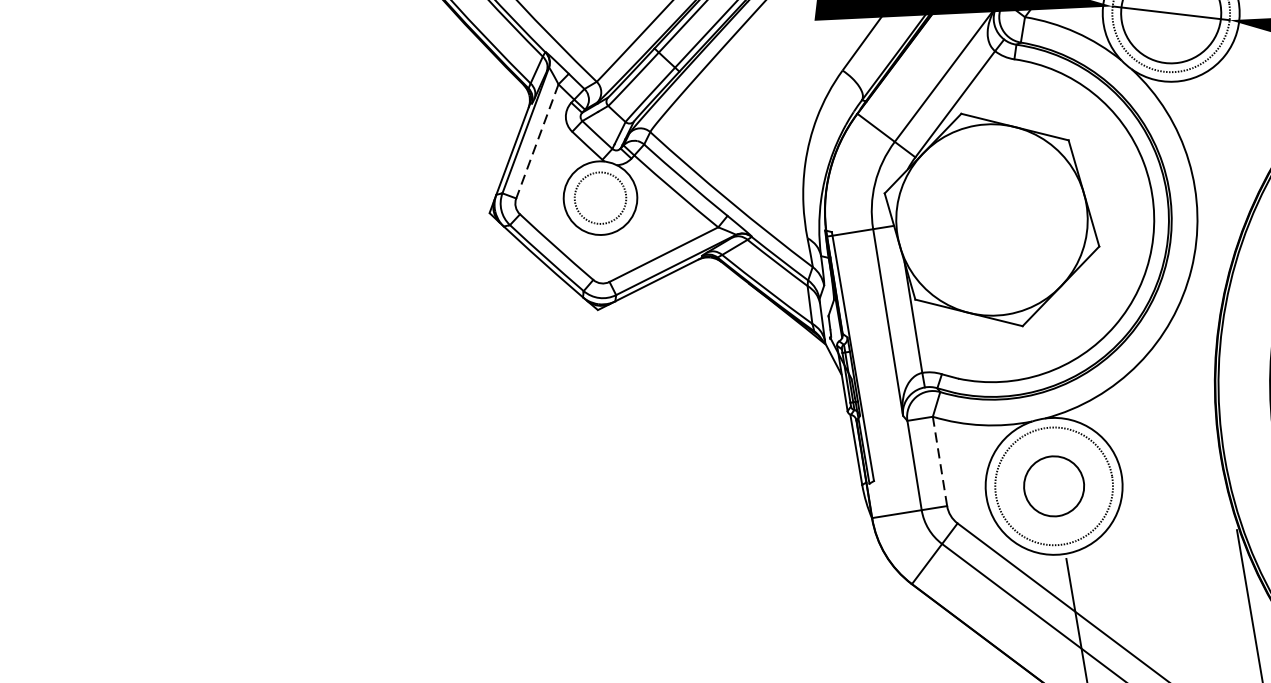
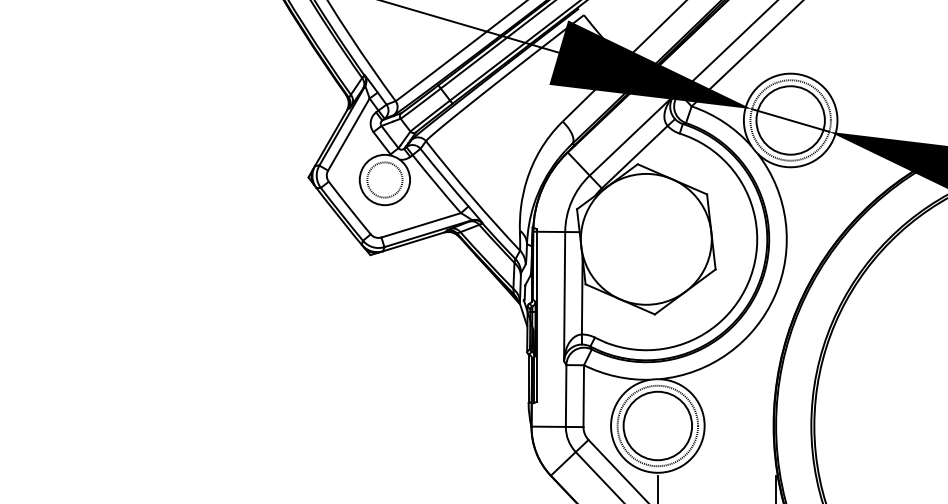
line: (536, 141) -> (348, 134), dashed -> solid
line: (939, 461) -> (583, 396), dashed -> solid
circle: (1053, 485) -> (657, 425), size x1.67

